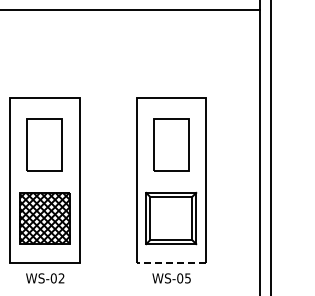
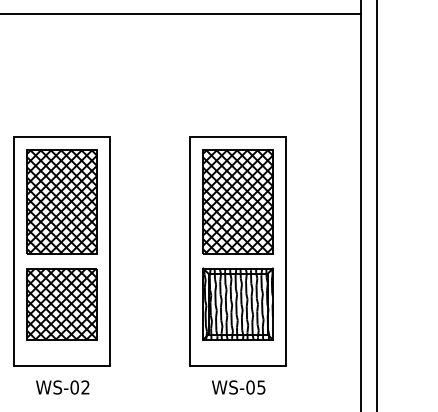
part: (44, 144) -> (61, 201), size x1.43
part: (170, 144) -> (237, 201), size x1.43
hatch: (171, 218) -> (238, 304), added
line: (171, 263) -> (238, 366), dashed -> solid

